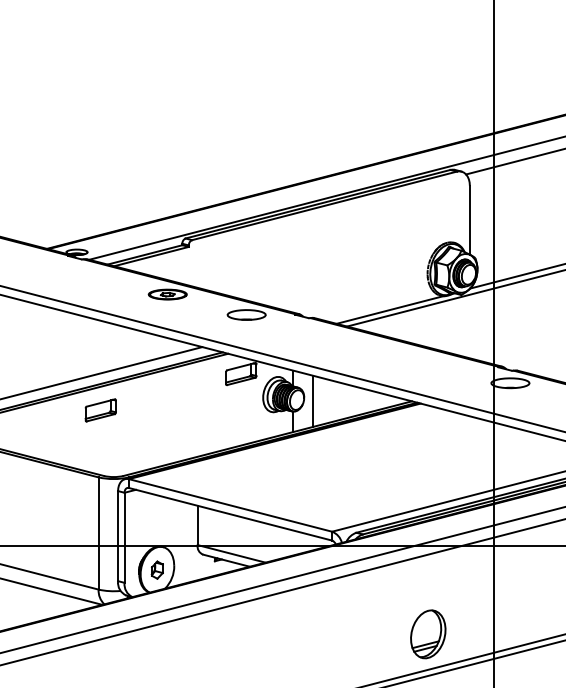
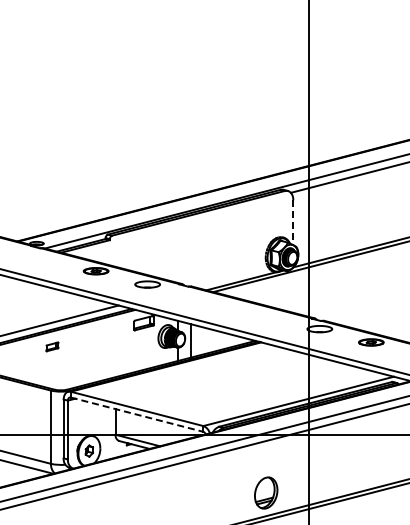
line: (470, 221) -> (293, 223), solid -> dashed
part: (100, 409) -> (52, 346), size x0.6
line: (231, 514) -> (137, 414), solid -> dashed

